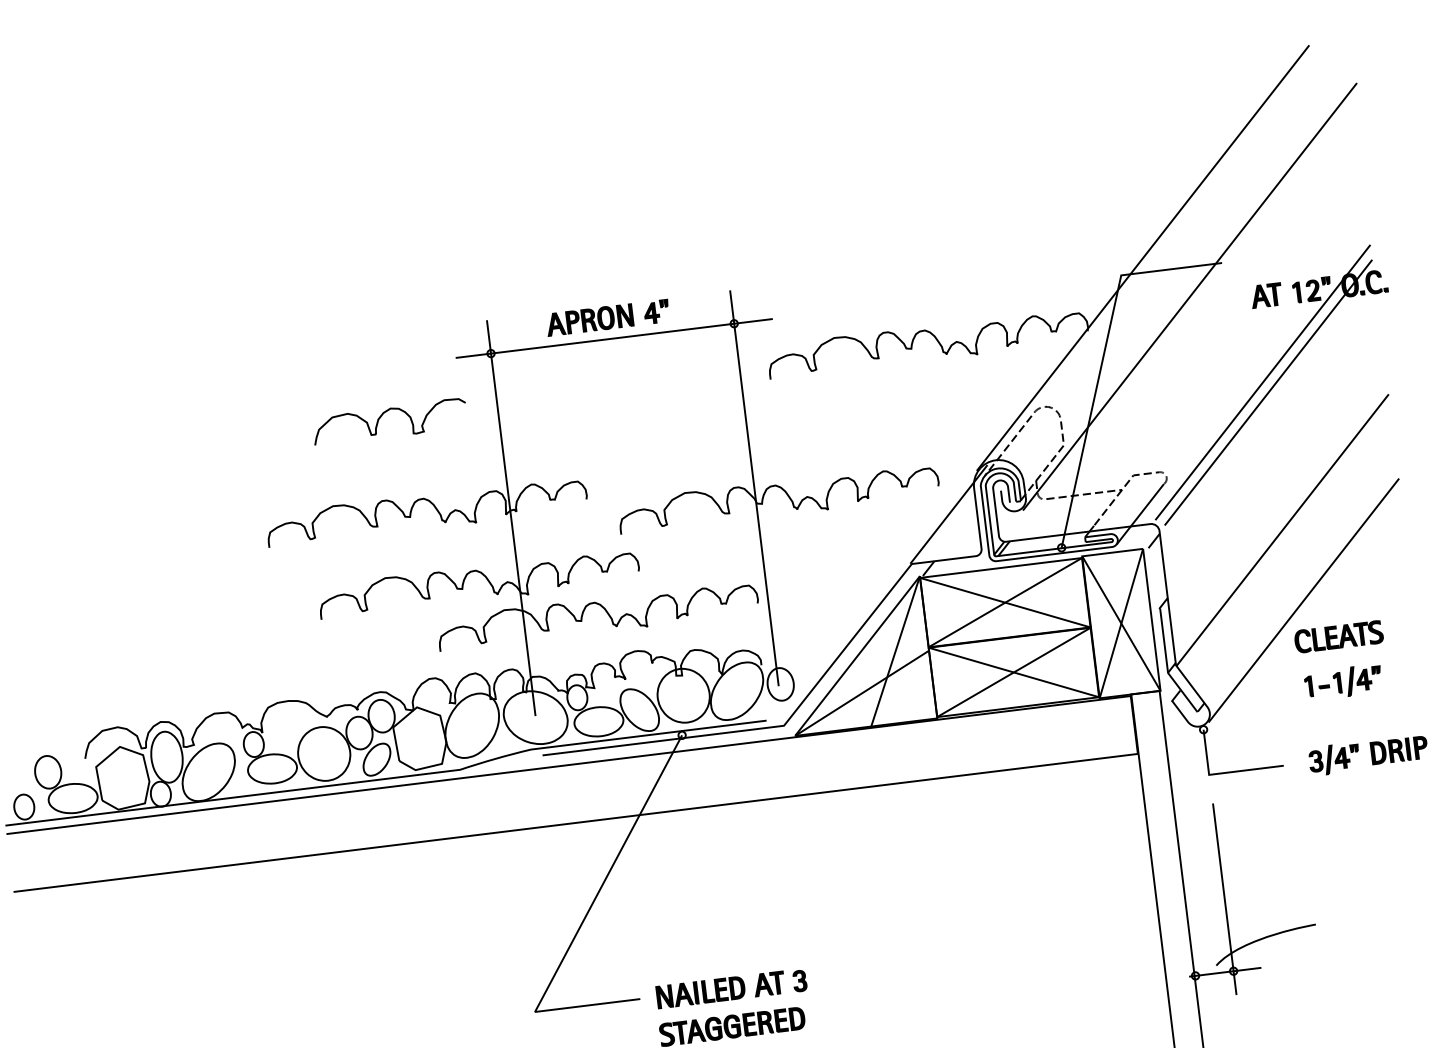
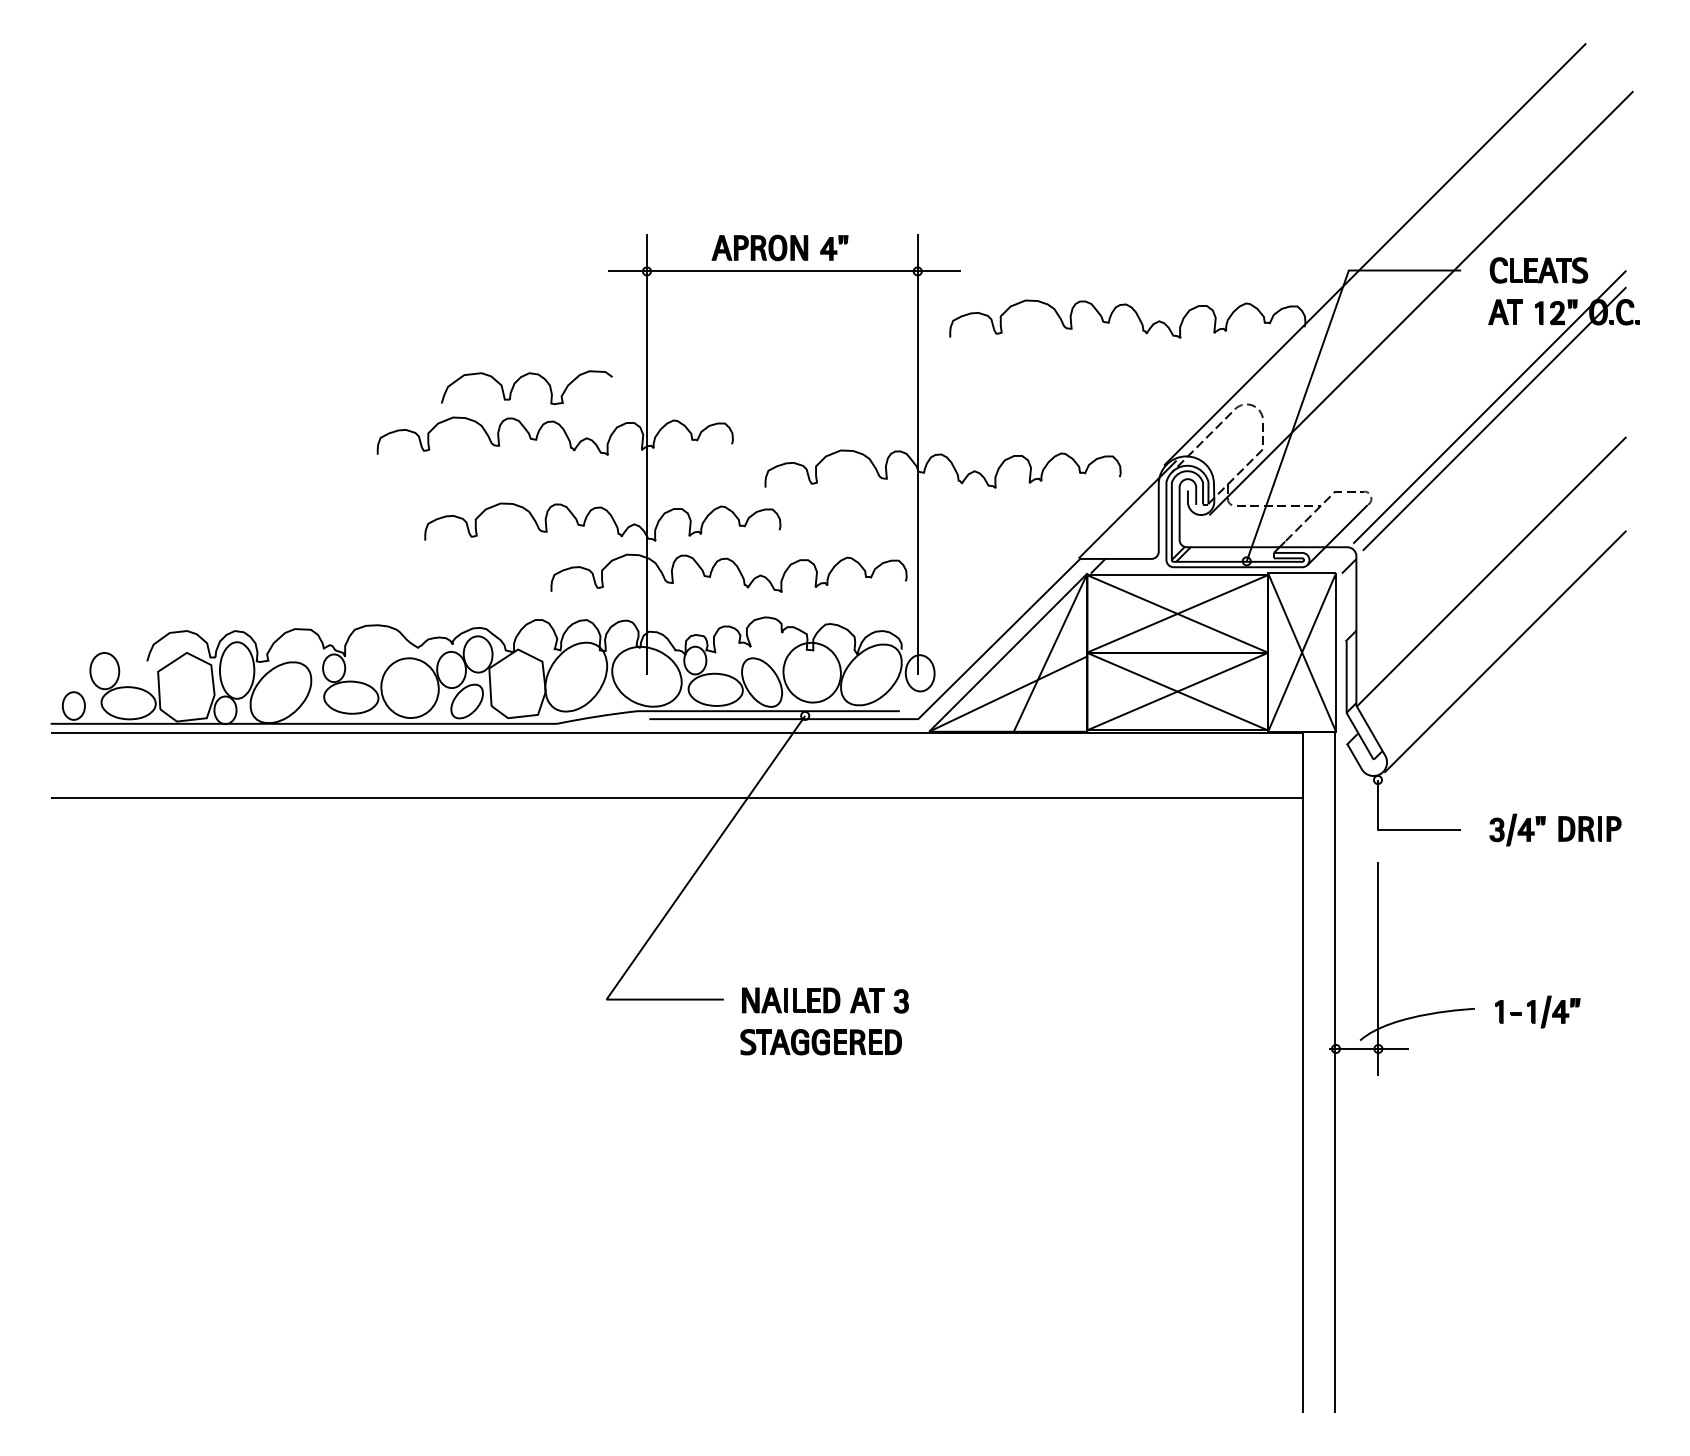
part: (382, 415) -> (519, 379), moved
part: (1338, 637) -> (1538, 270), moved
part: (1343, 682) -> (1537, 1011), moved

